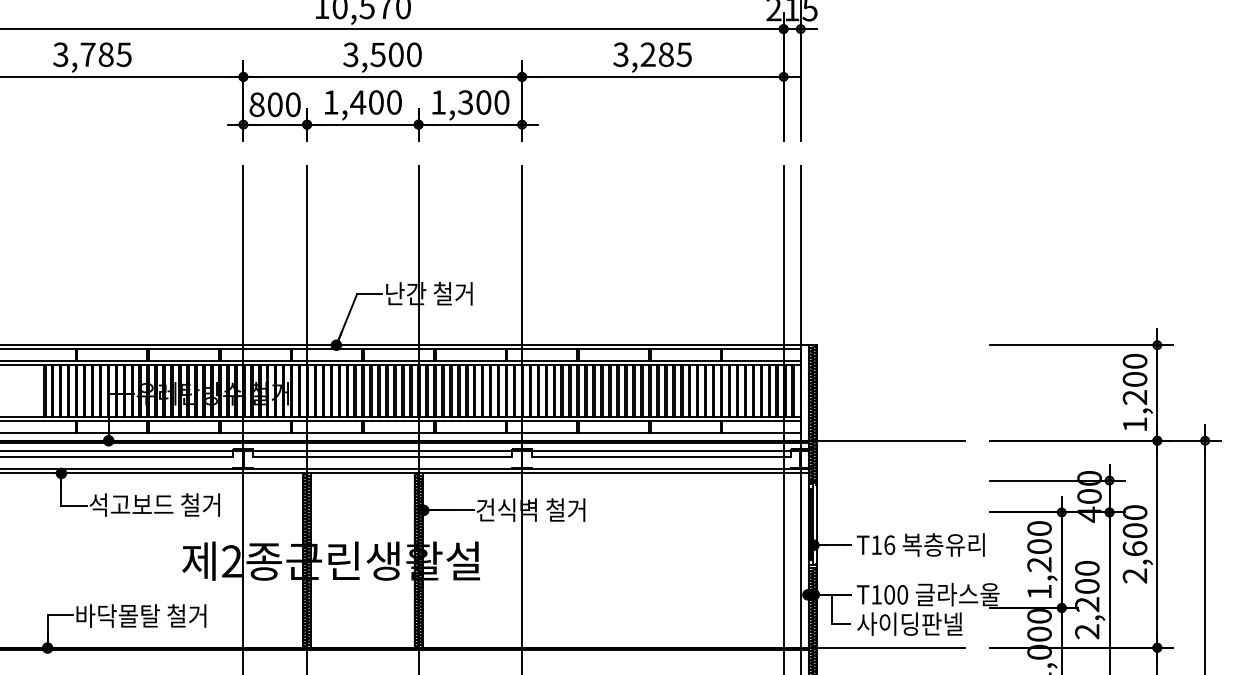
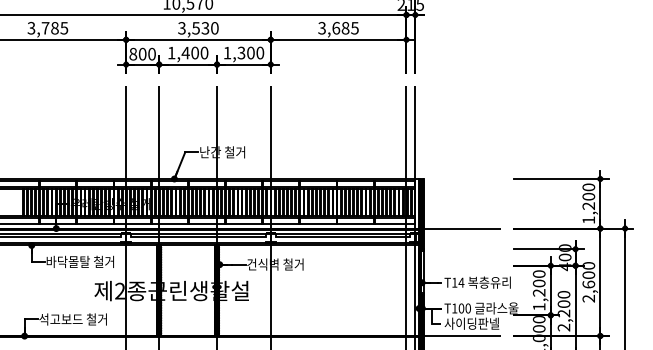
text: (396, 55) -> (205, 28), 3,500 -> 3,530
text: (648, 55) -> (336, 28), 3,285 -> 3,685
text: (130, 504) -> (67, 261), 석고보드 철거 -> 바닥몰탈 철거
text: (889, 544) -> (461, 282), T16 -> T14
text: (116, 616) -> (60, 319), 바닥몰탈 철거 -> 석고보드 철거

